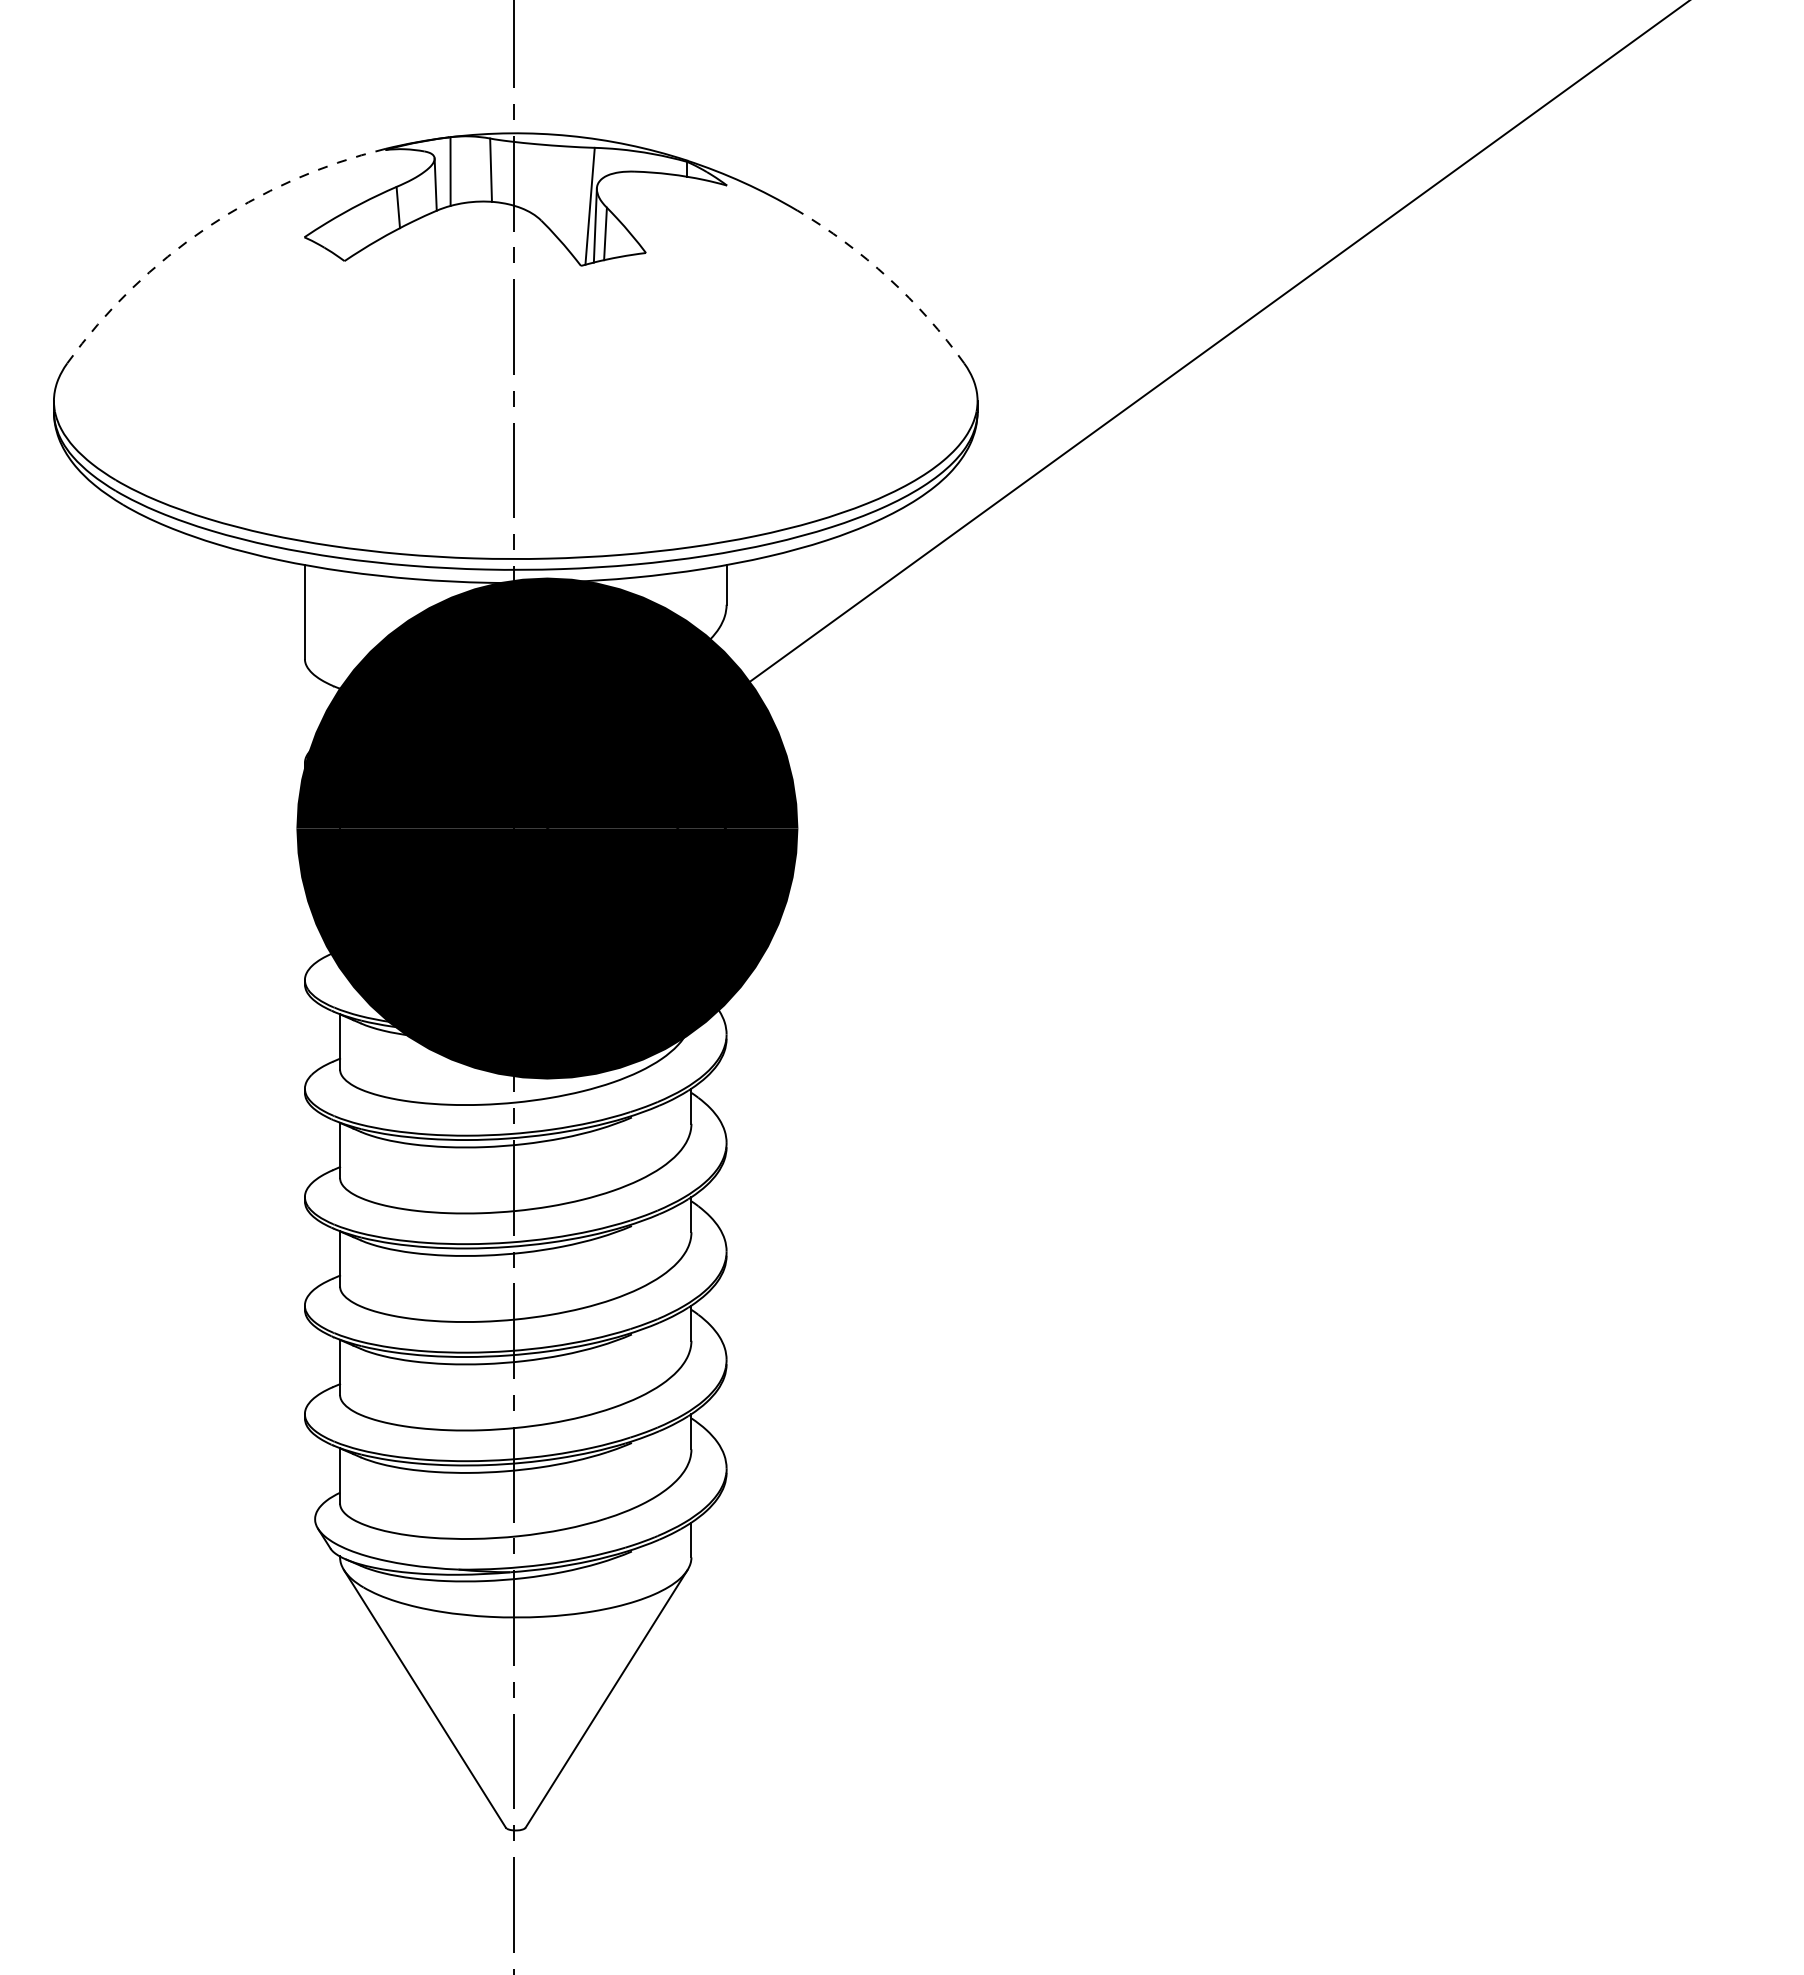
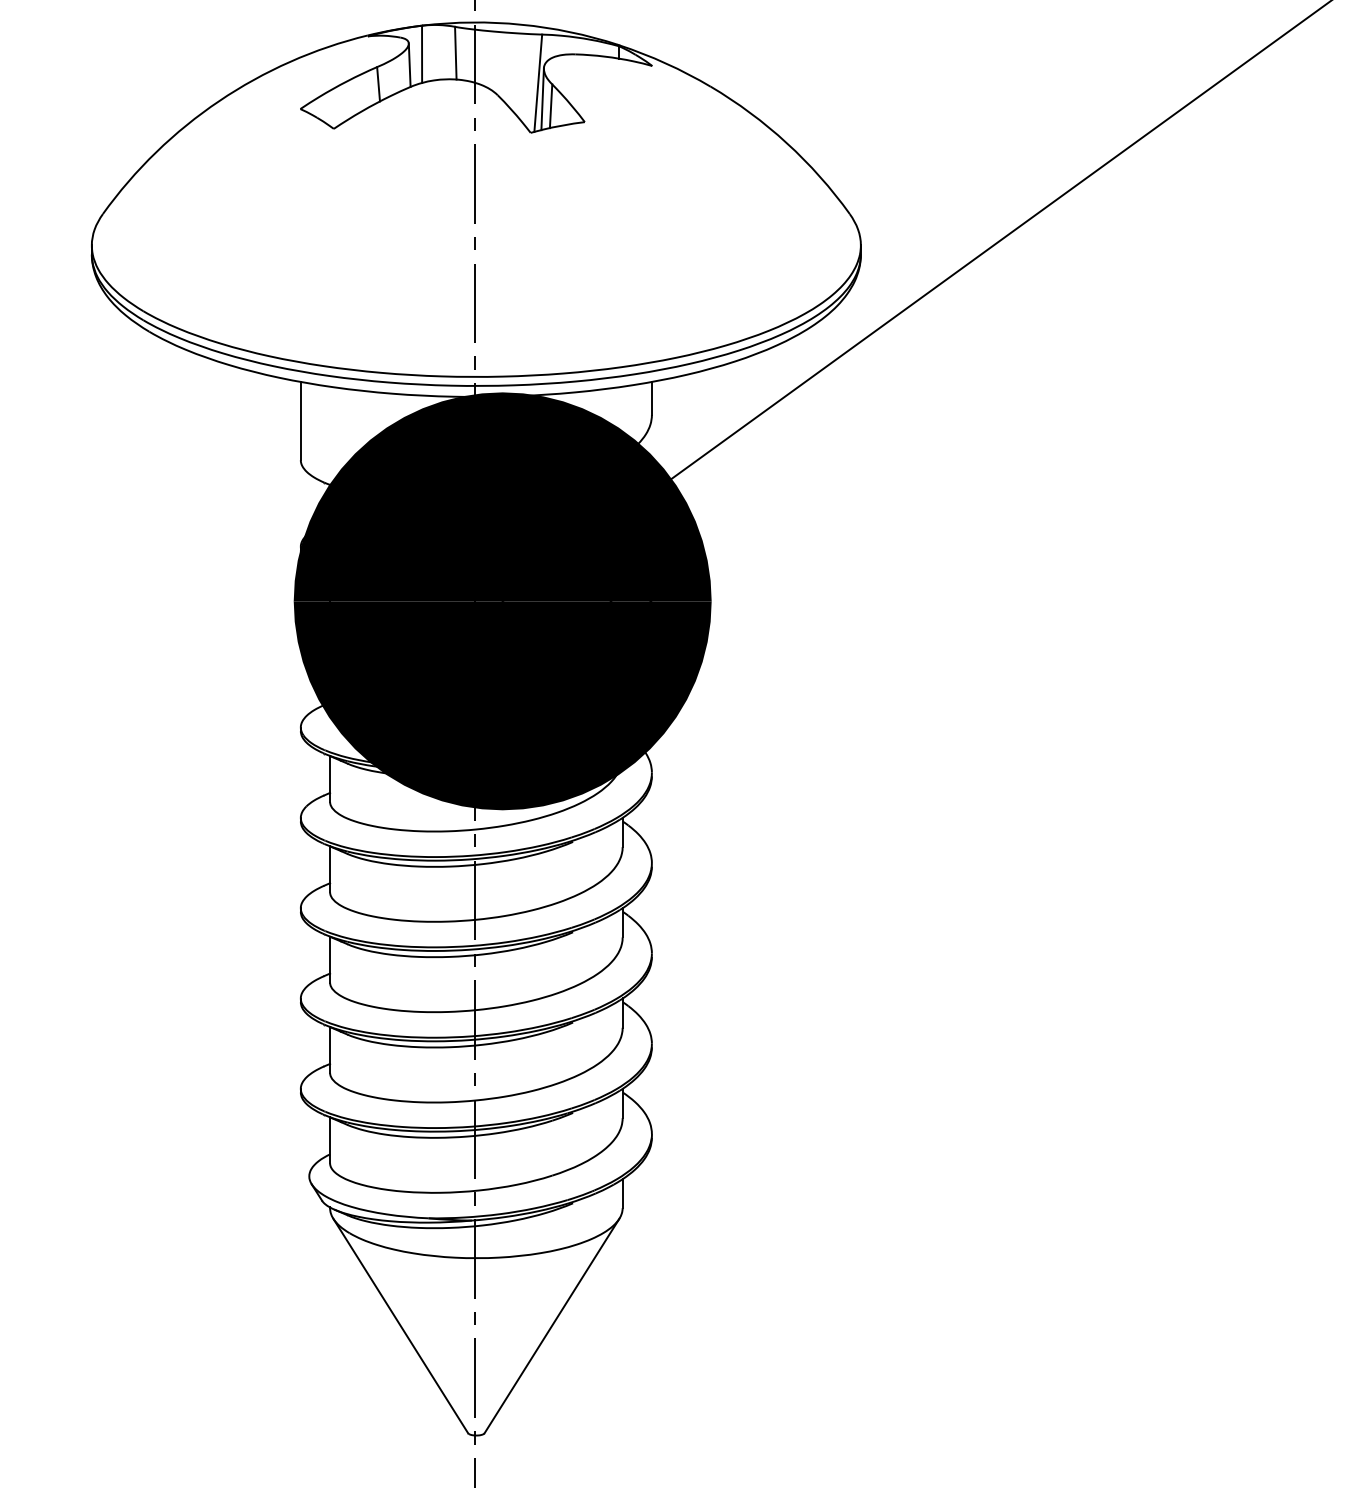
arc: (207, 227) -> (219, 100), dashed -> solid
arc: (888, 278) -> (786, 143), dashed -> solid

